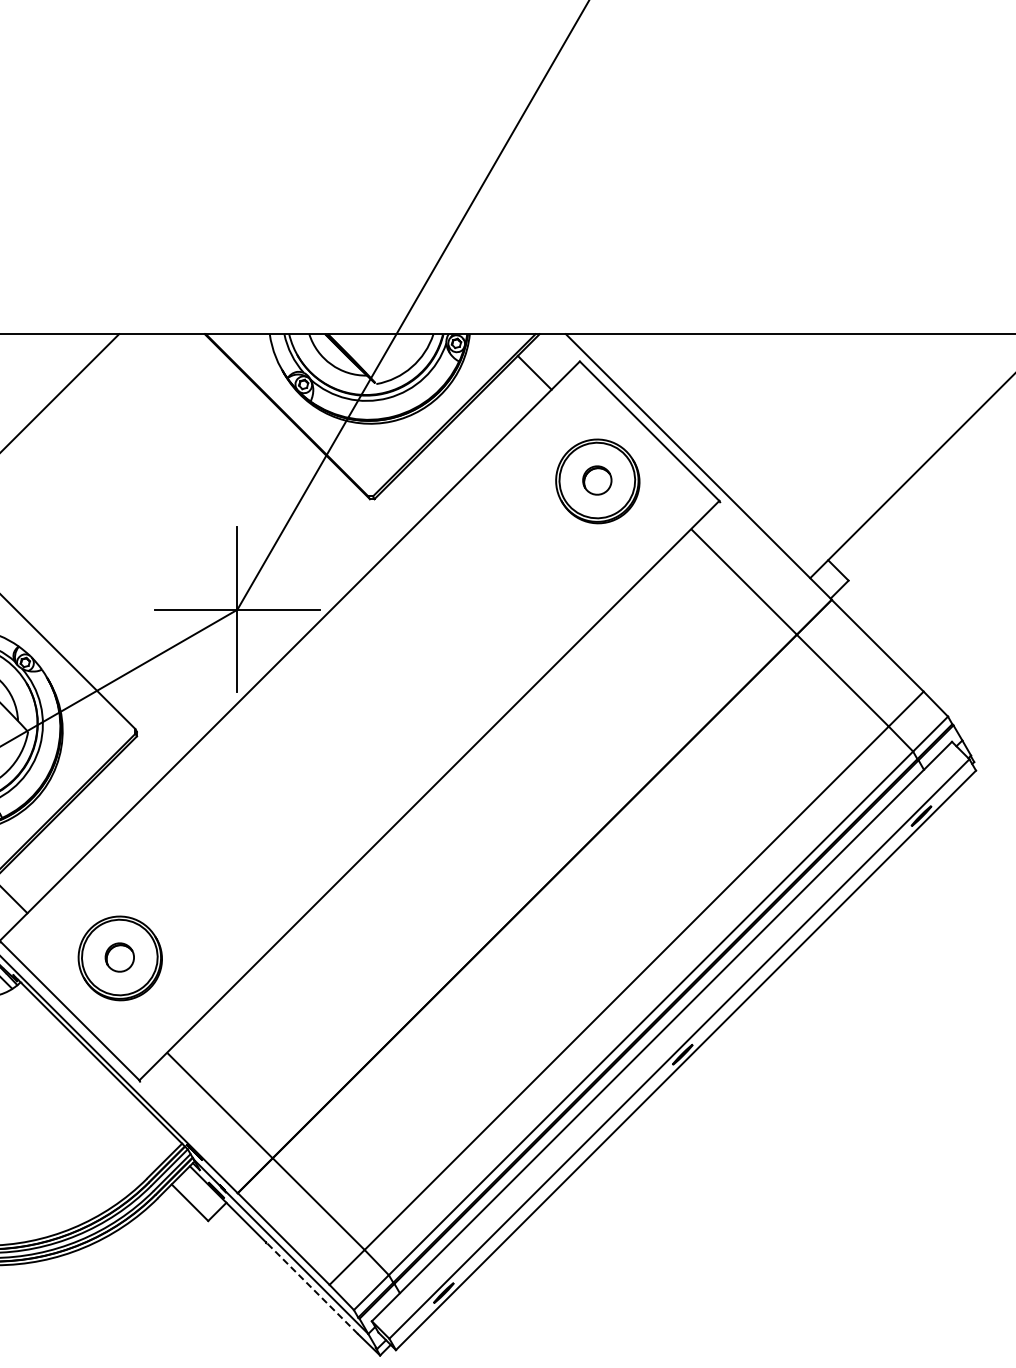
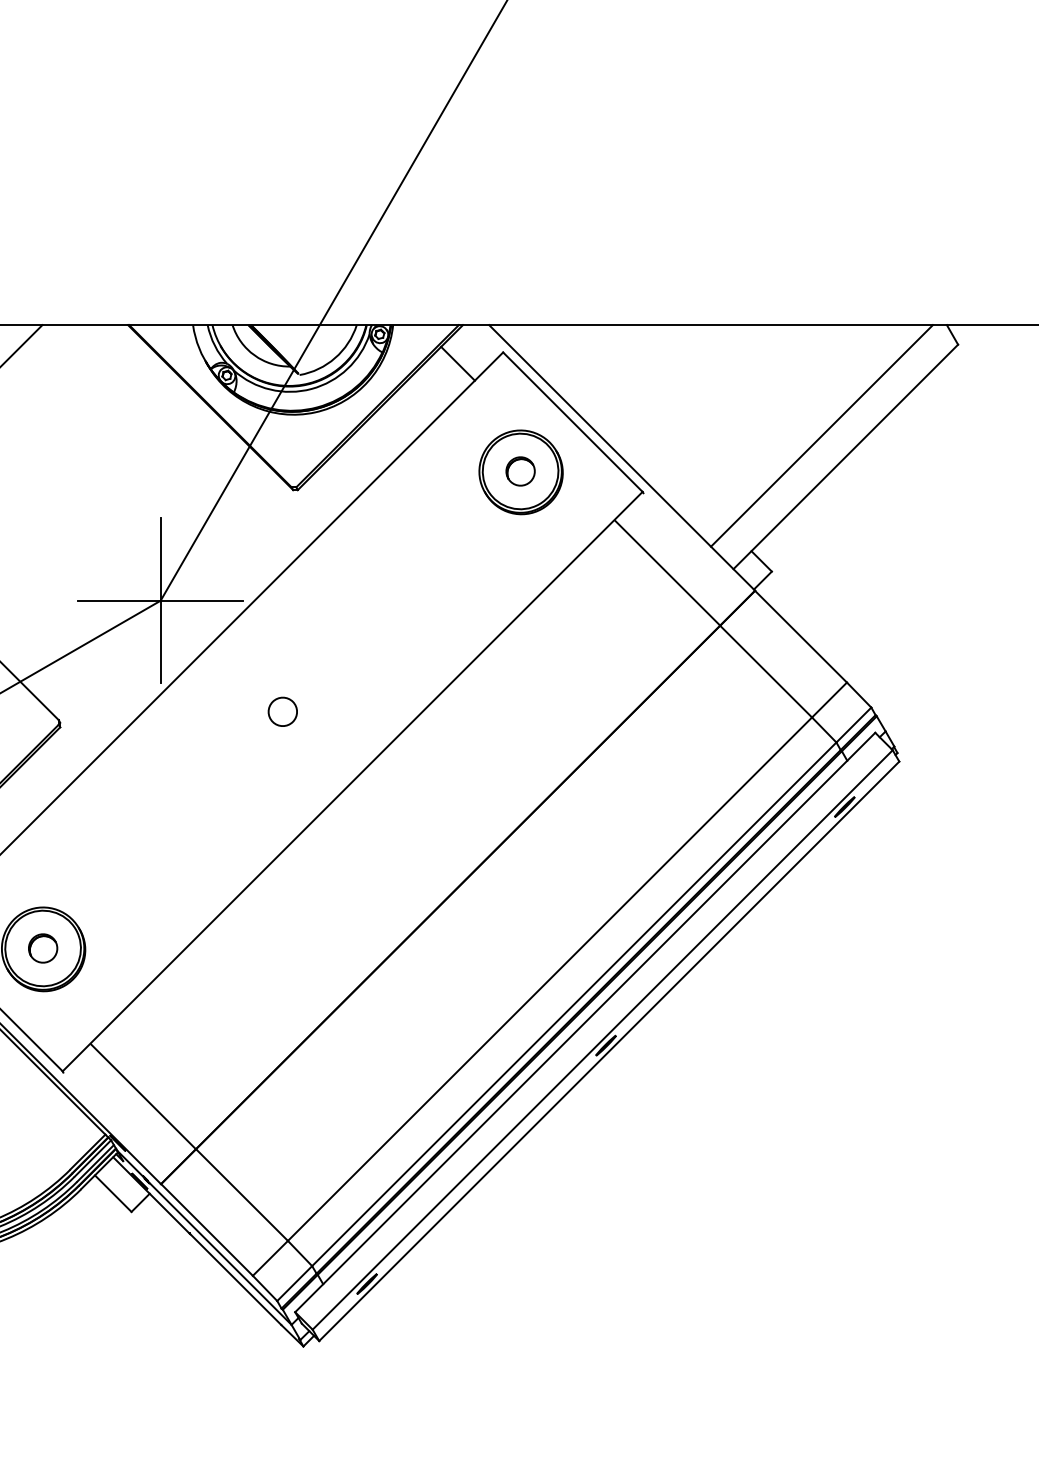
line: (898, 444) -> (821, 435), added
part: (359, 720) -> (282, 711), added
line: (312, 1288) -> (235, 1279), dashed -> solid

